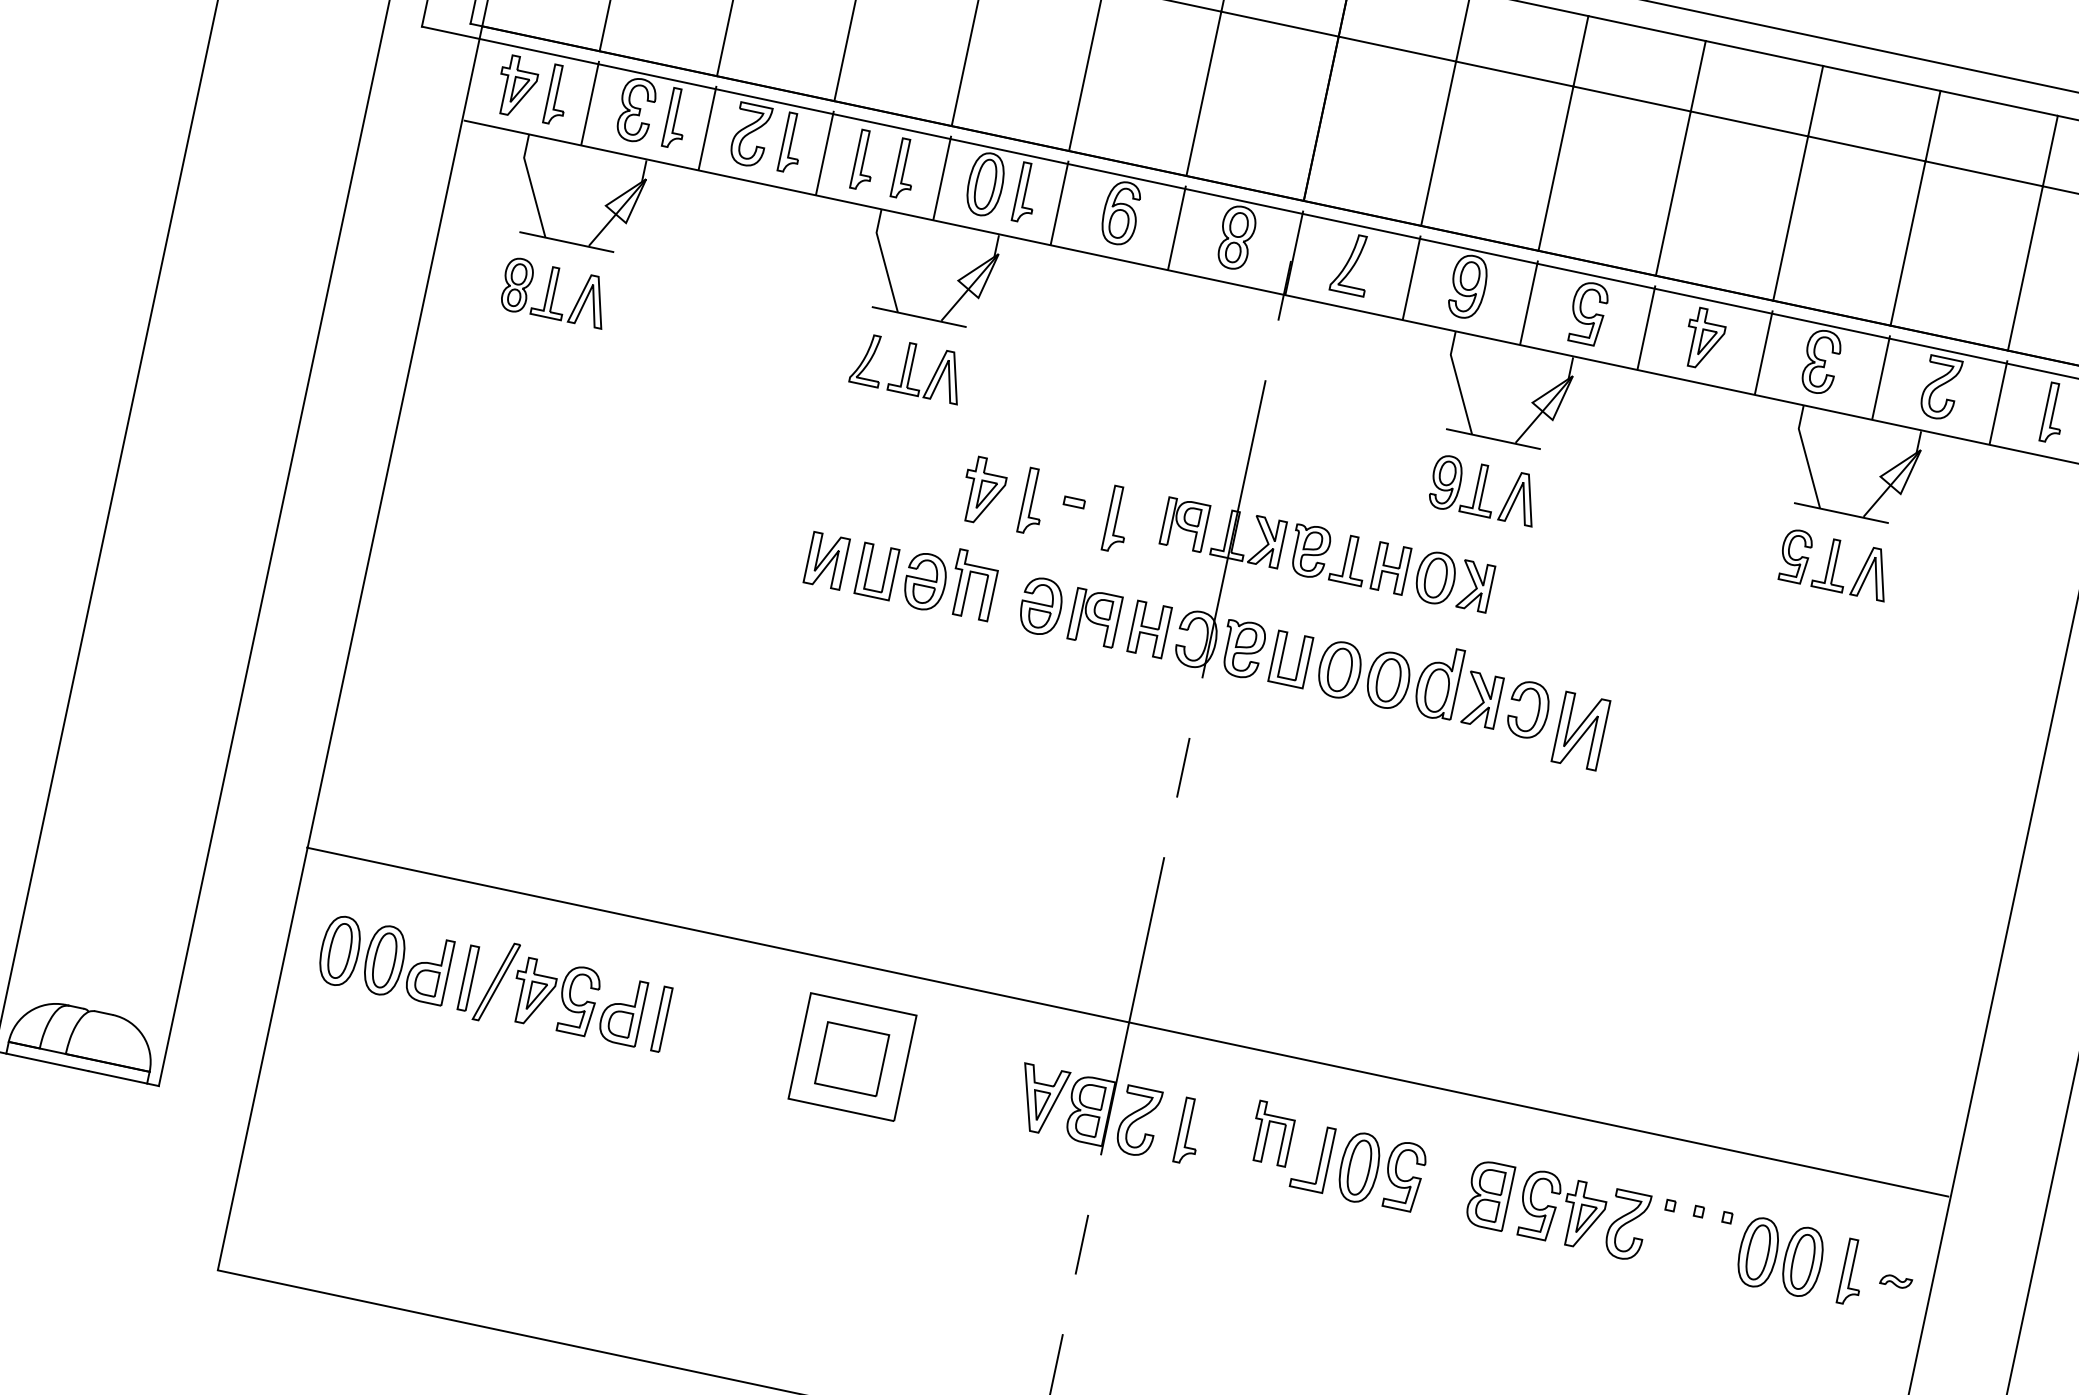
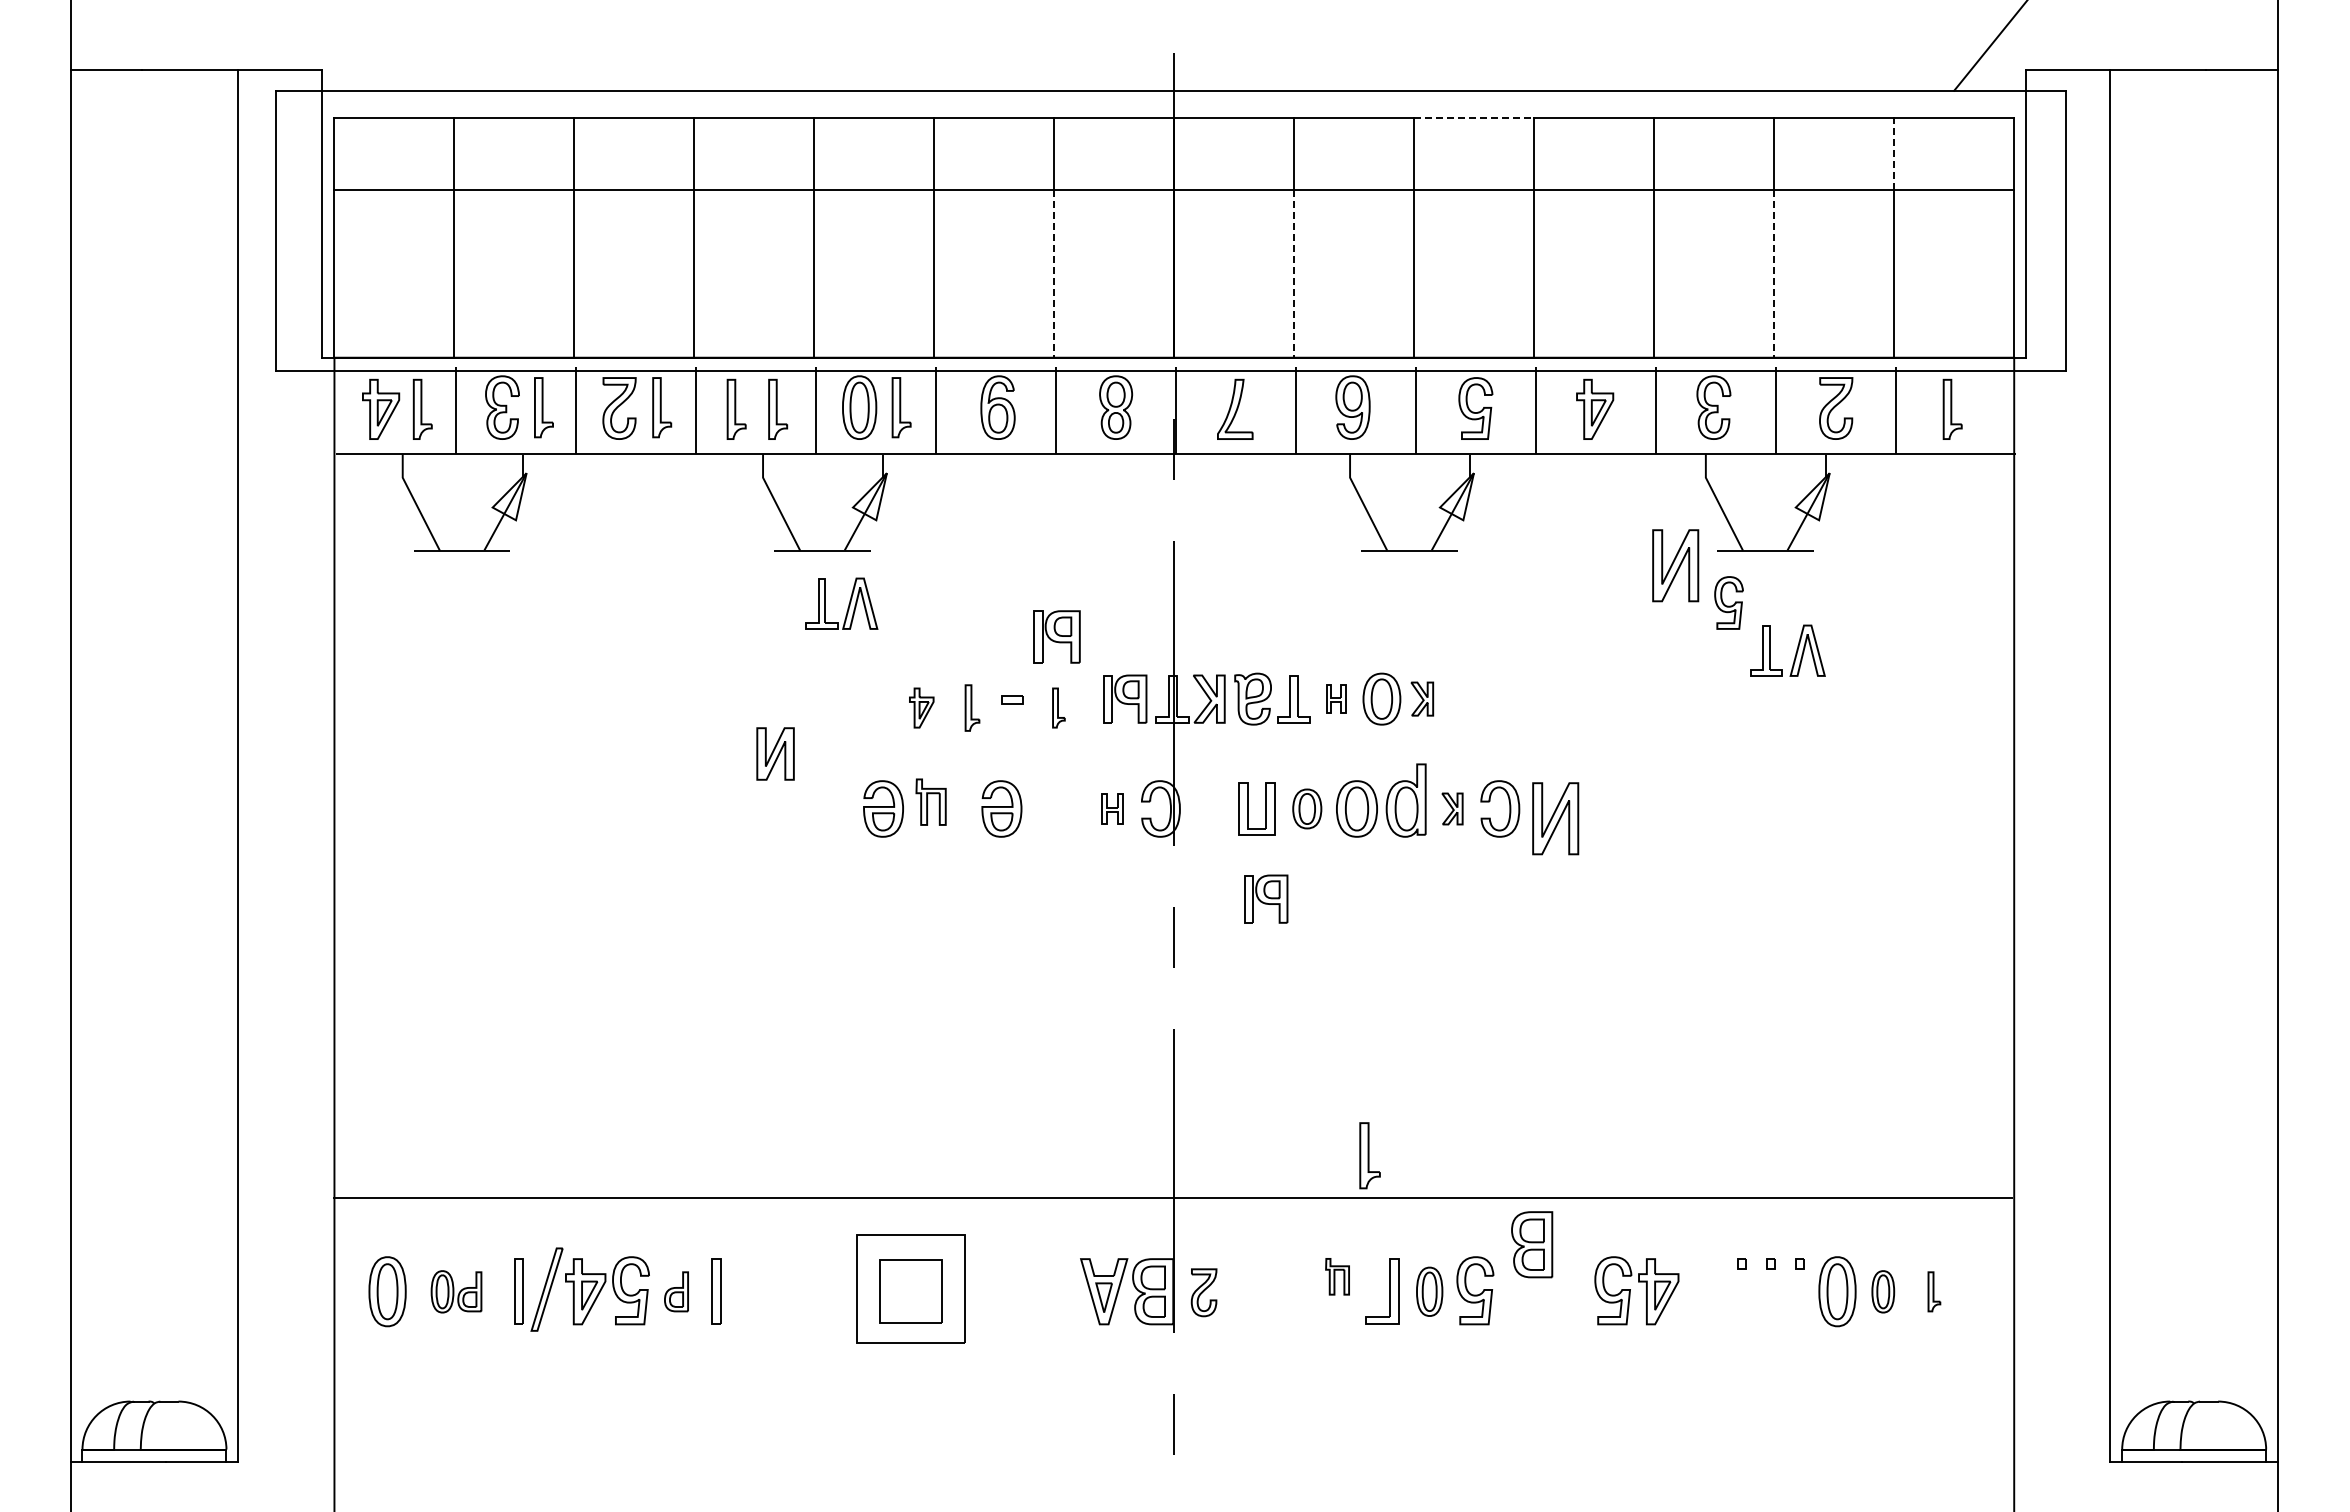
line: (1647, 28) -> (1474, 117), solid -> dashed
line: (1204, 93) -> (1054, 273), solid -> dashed
line: (1438, 143) -> (1294, 273), solid -> dashed
line: (2050, 150) -> (1894, 153), solid -> dashed
line: (1908, 243) -> (1774, 273), solid -> dashed
part: (554, 292) -> (460, 603), removed
part: (868, 359) -> (781, 603), removed
part: (983, 490) -> (921, 707), size x0.6
part: (1484, 490) -> (1411, 603), removed
part: (1033, 501) -> (972, 707), size x0.7
part: (1750, 508) -> (1675, 565), added
part: (1117, 518) -> (1058, 707), size x0.6
part: (826, 560) -> (775, 753), moved
part: (1390, 568) -> (1335, 699), size x0.6
part: (868, 569) -> (825, 808), removed
part: (1859, 573) -> (1795, 653), moved
part: (973, 584) -> (930, 801), size x0.7
part: (1475, 585) -> (1422, 698), size x0.7
part: (1094, 617) -> (1056, 636), moved
part: (1149, 629) -> (1112, 808), size x0.6
part: (1242, 648) -> (1207, 808), removed
part: (1340, 669) -> (1307, 808), size x0.7
part: (1482, 699) -> (1452, 808), size x0.6
part: (1281, 749) -> (1266, 898), added
part: (407, 965) -> (456, 1291), size x0.6
part: (622, 1010) -> (676, 1291), size x0.6
part: (1137, 1121) -> (1203, 1292), size x0.7
part: (1189, 1131) -> (1369, 1155), moved
part: (1272, 1133) -> (1337, 1276), size x0.6
part: (1359, 1167) -> (1429, 1291), size x0.7
part: (1489, 1195) -> (1532, 1244), moved
part: (1627, 1225) -> (1703, 1292), removed
part: (1803, 1261) -> (1883, 1291), size x0.6
part: (1853, 1272) -> (1934, 1291), size x0.6
part: (1896, 1281) -> (1978, 1291), removed

